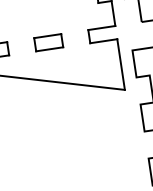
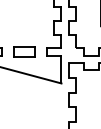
part: (49, 41) -> (24, 51), size x1.4

